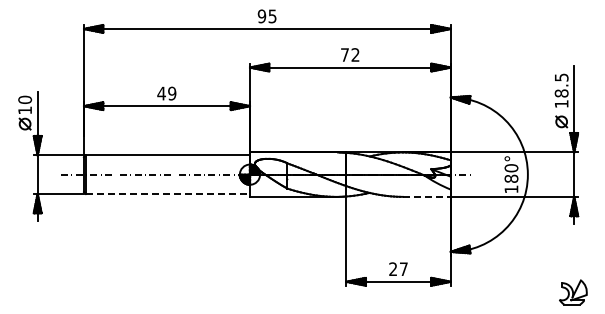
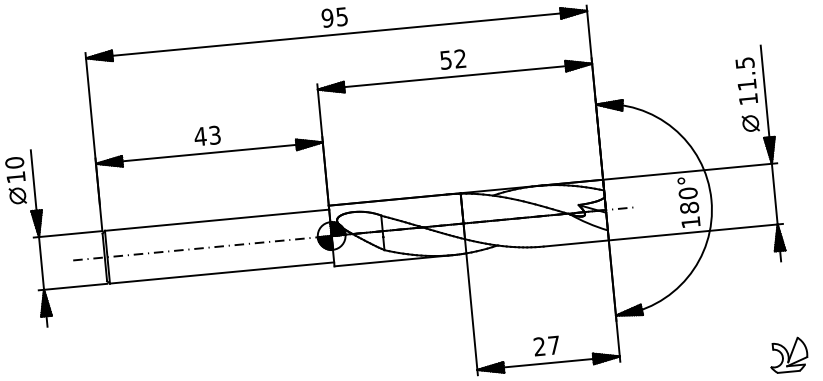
text: (344, 54) -> (445, 59), 72 -> 52
text: (172, 93) -> (215, 135), 49 -> 43
text: (561, 93) -> (746, 84), 18.5 -> 11.5
line: (168, 193) -> (222, 272), dashed -> solid
line: (426, 196) -> (575, 243), dashed -> solid

